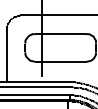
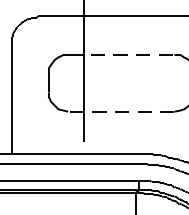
line: (60, 34) -> (120, 55), solid -> dashed
line: (60, 61) -> (120, 111), solid -> dashed

